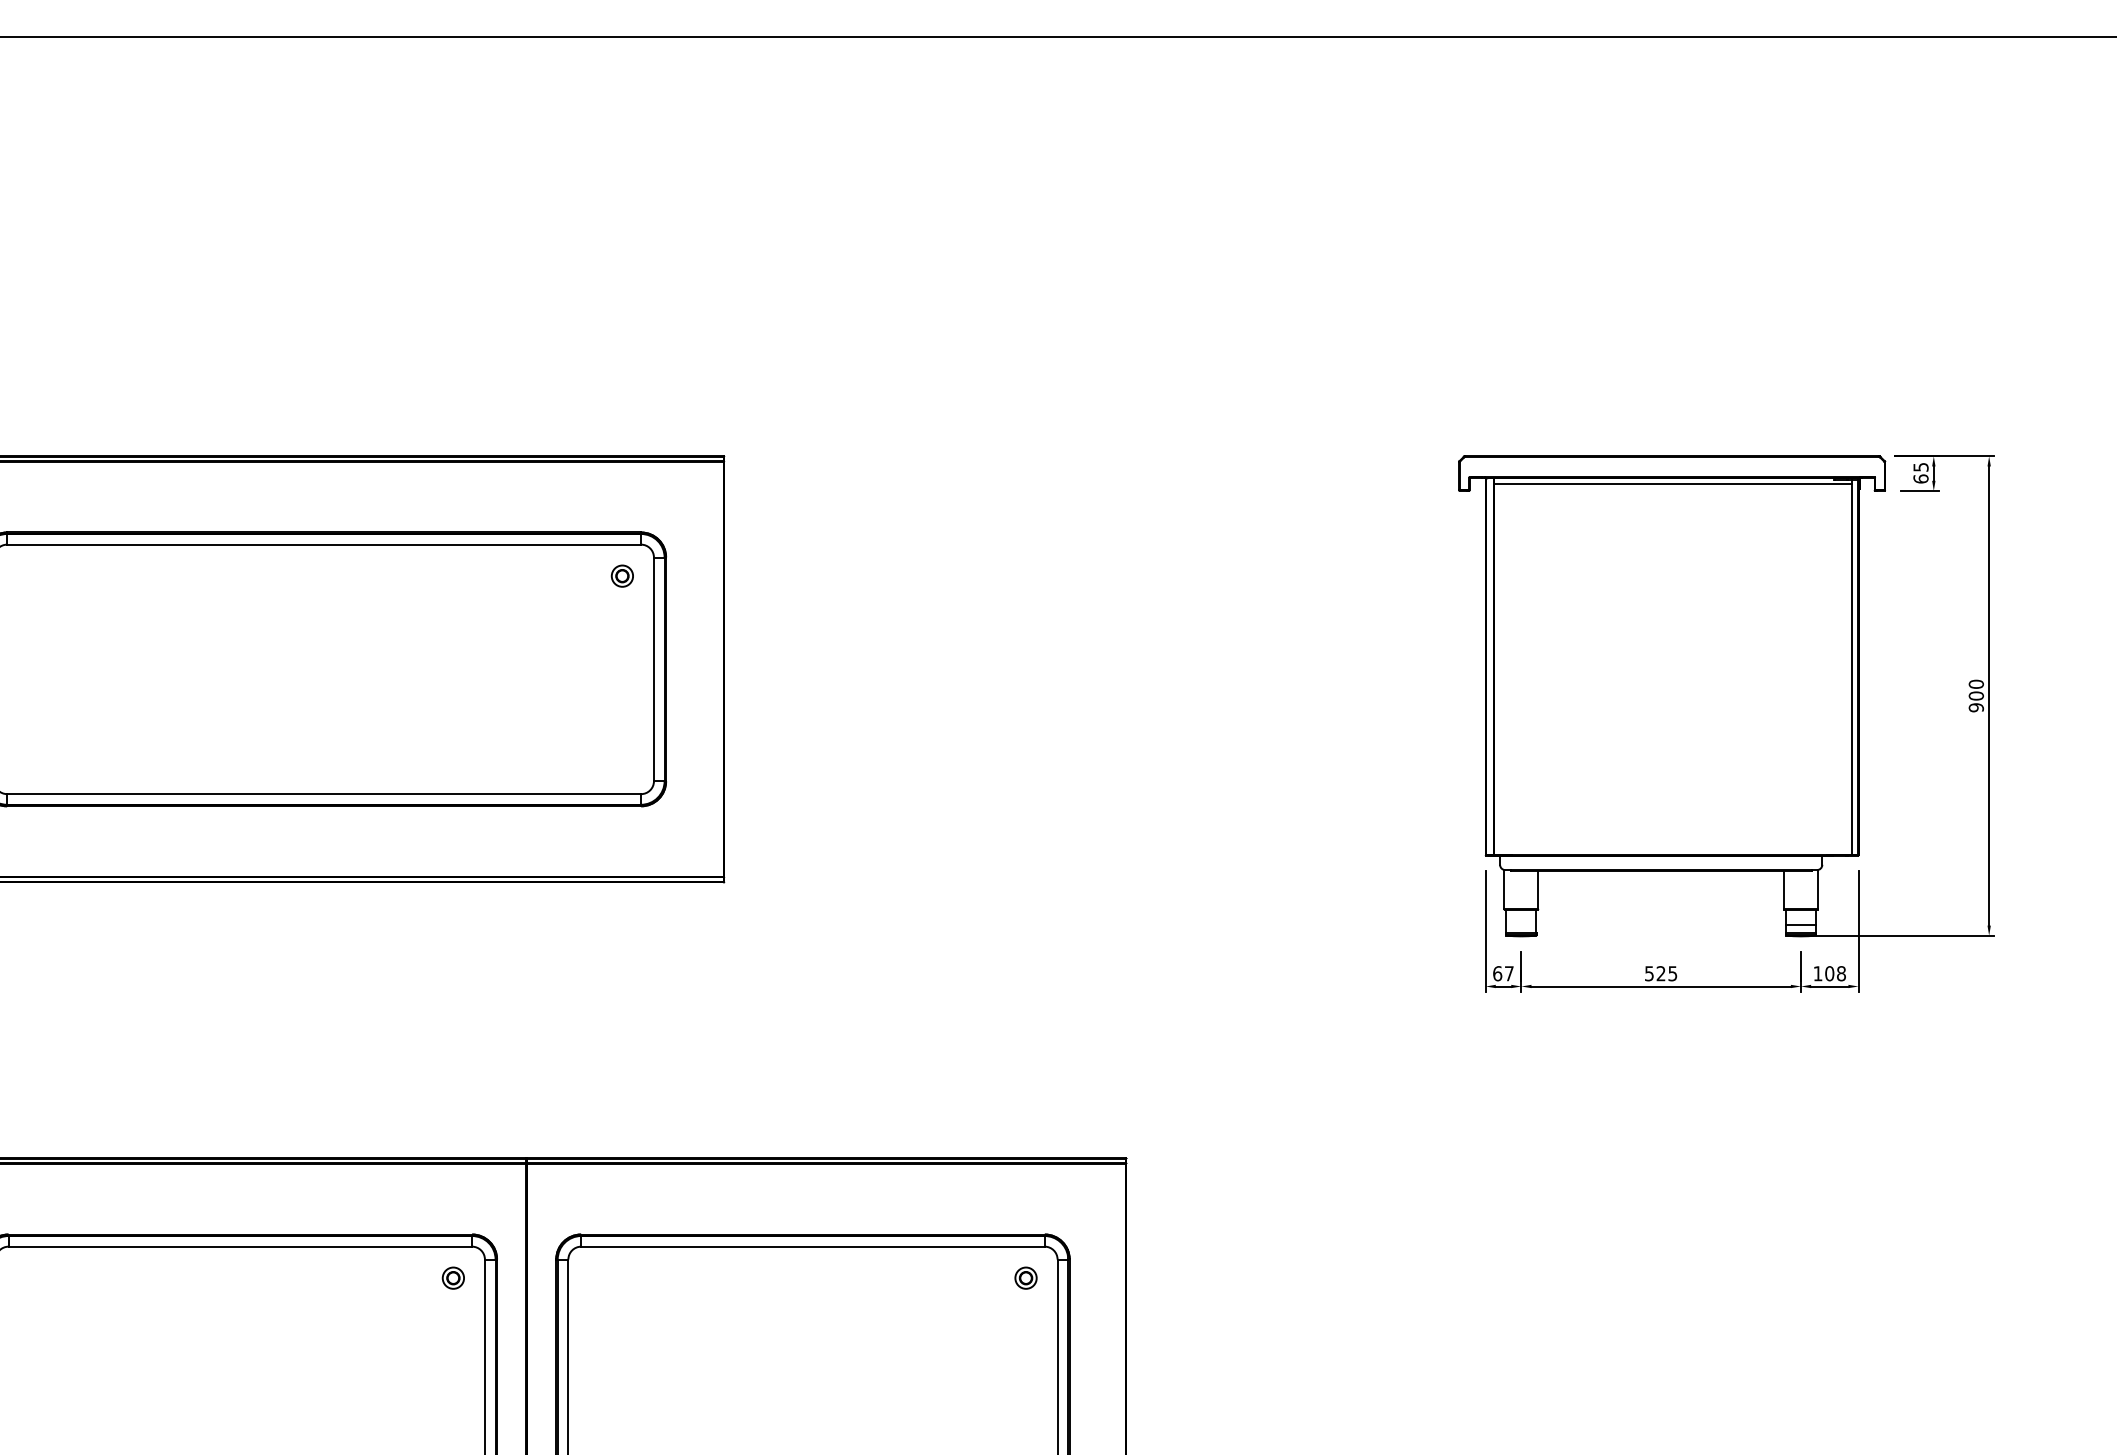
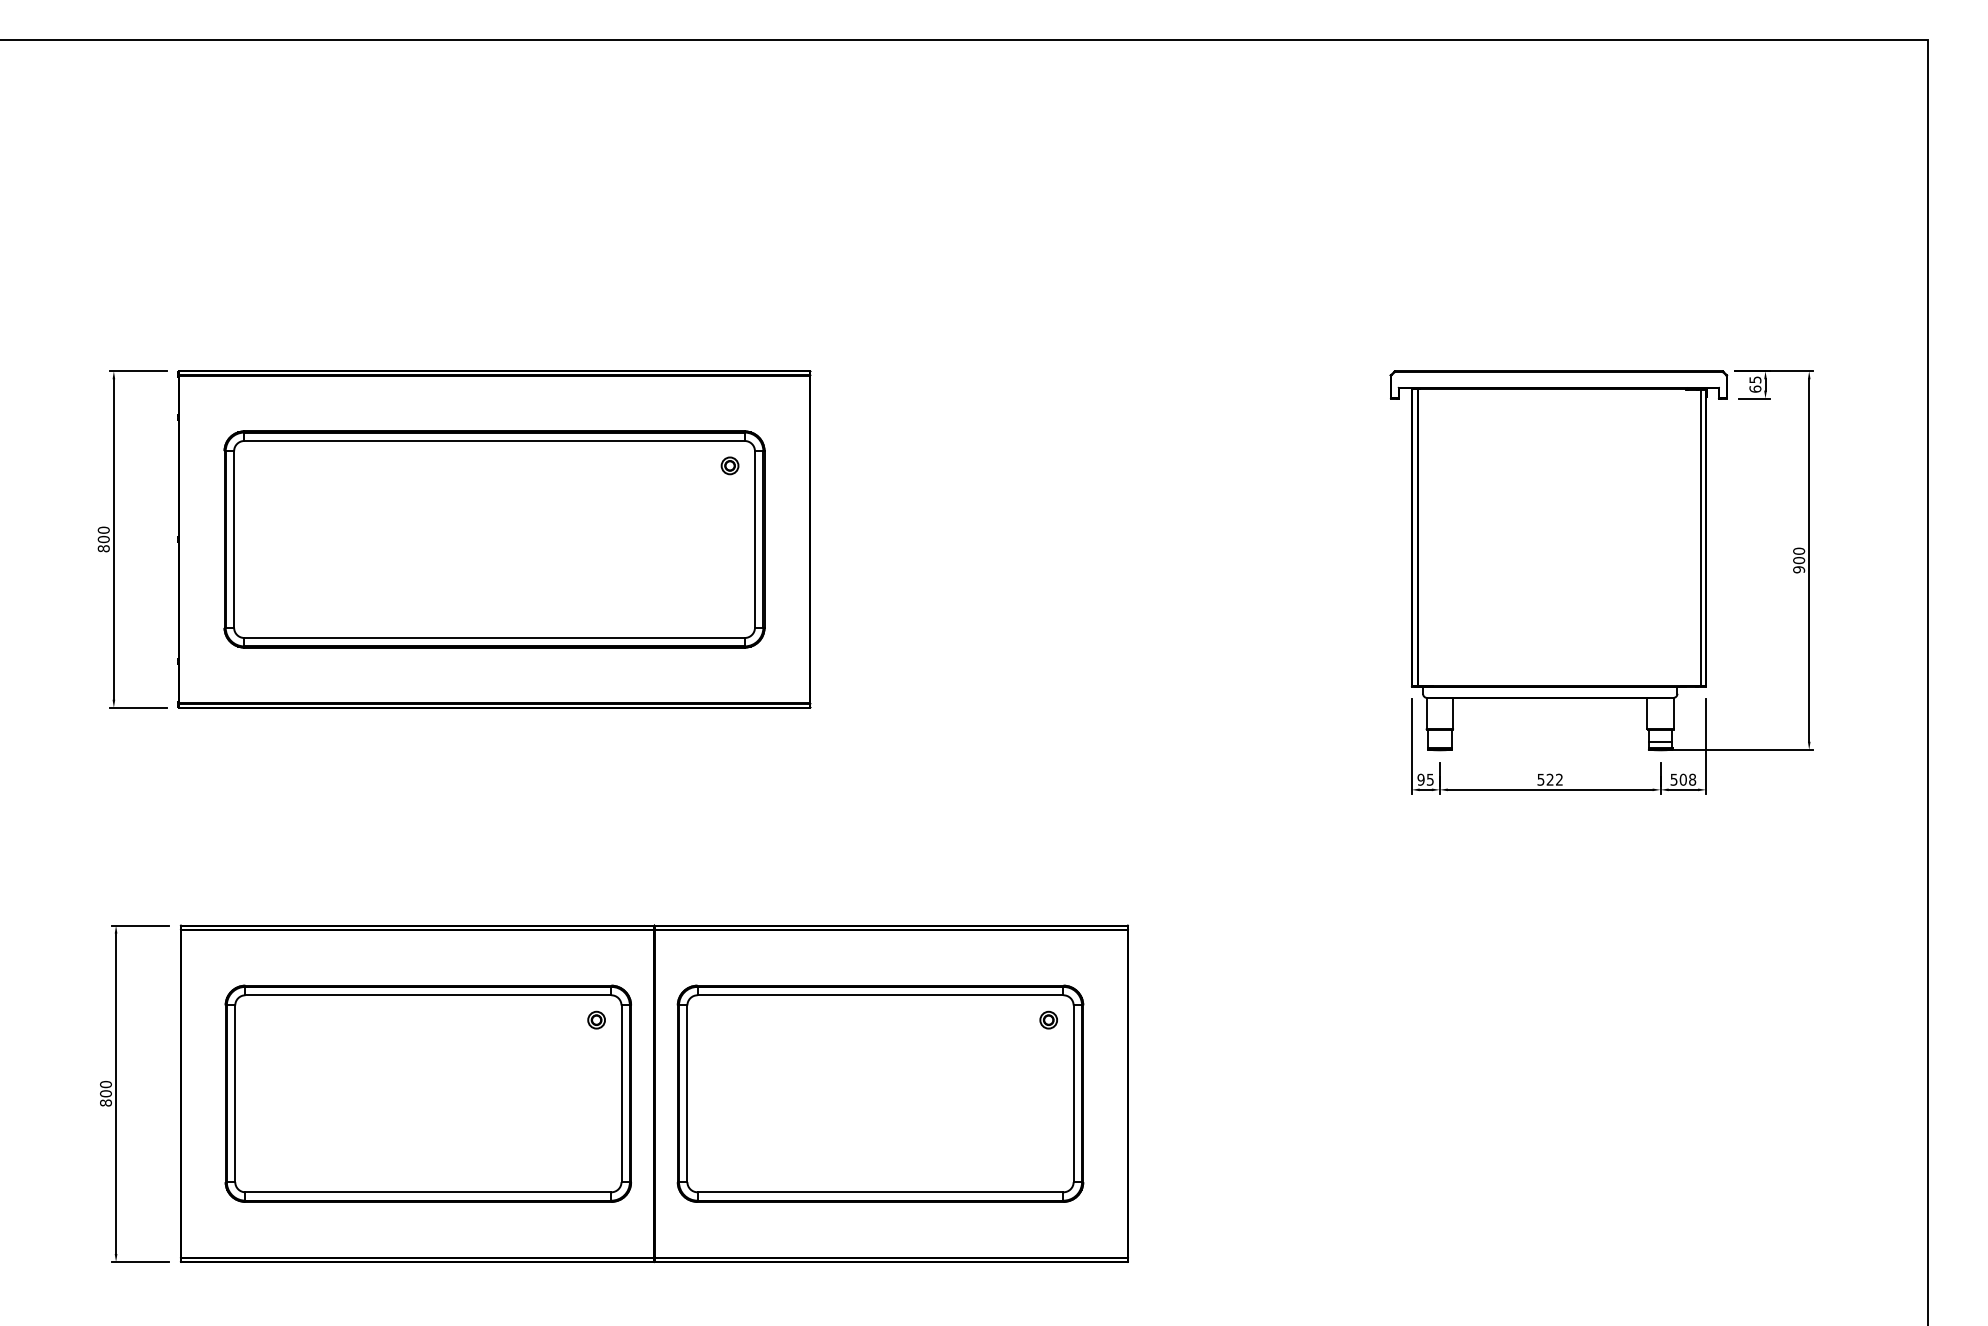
line: (1672, 484) -> (1559, 393), removed
text: (1503, 973) -> (1425, 779), 67 -> 95
text: (1672, 973) -> (1559, 779), 525 -> 522
text: (1817, 973) -> (1673, 779), 108 -> 508

